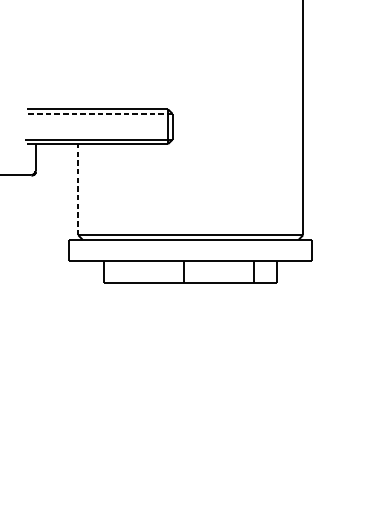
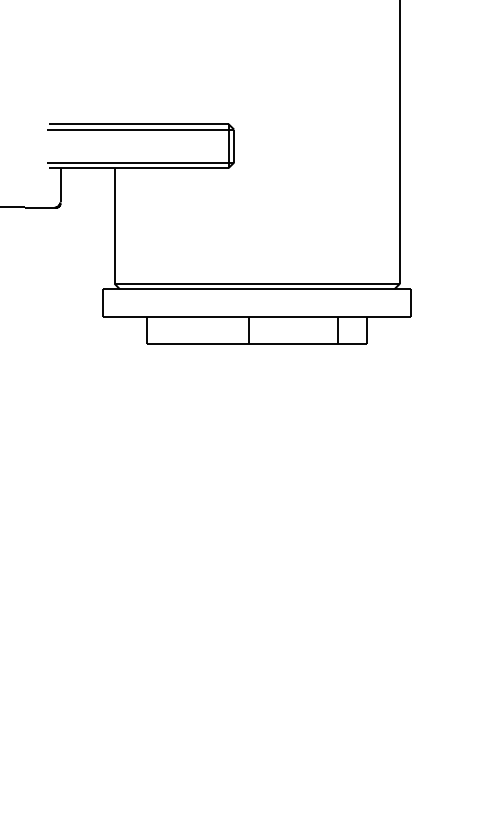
line: (98, 113) -> (140, 129), dashed -> solid
line: (78, 189) -> (114, 225), dashed -> solid

